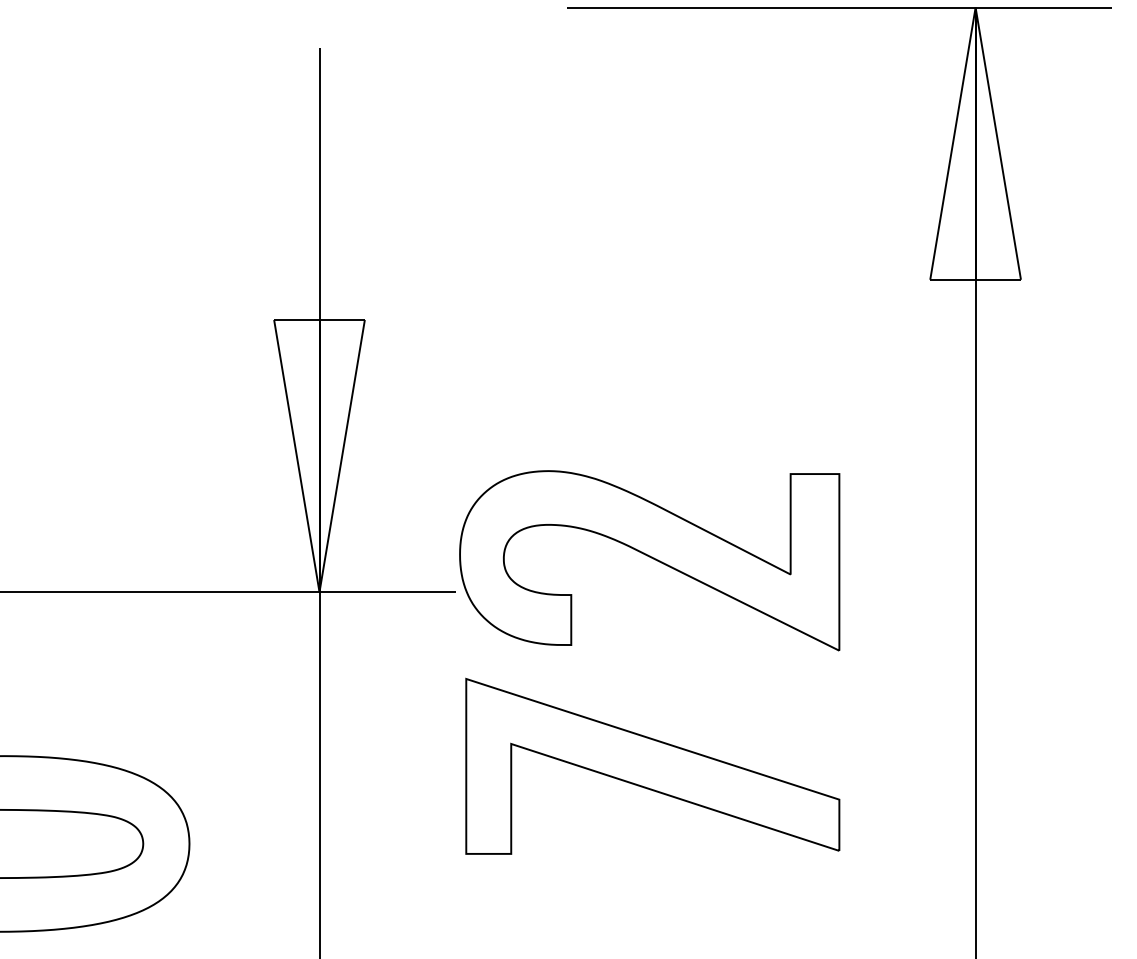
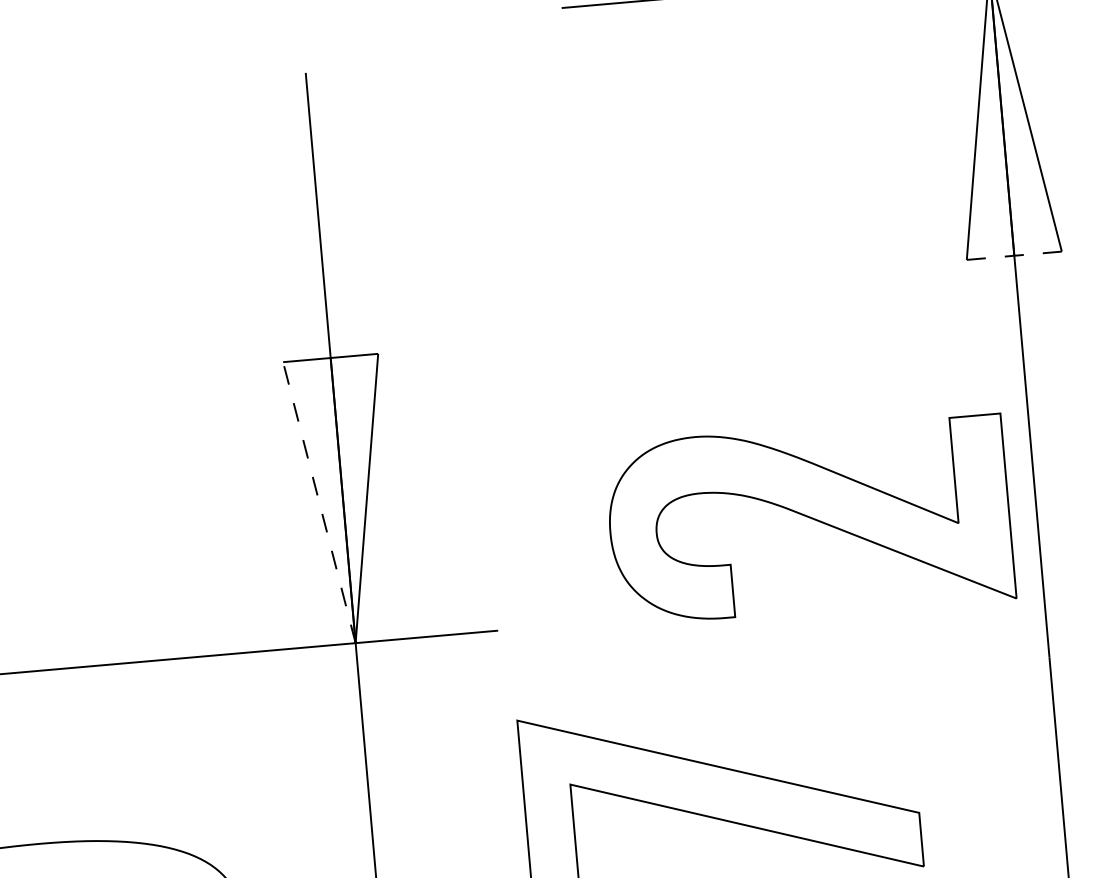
line: (976, 279) -> (1015, 255), solid -> dashed
line: (296, 456) -> (319, 503), solid -> dashed
part: (649, 560) -> (809, 521), moved

